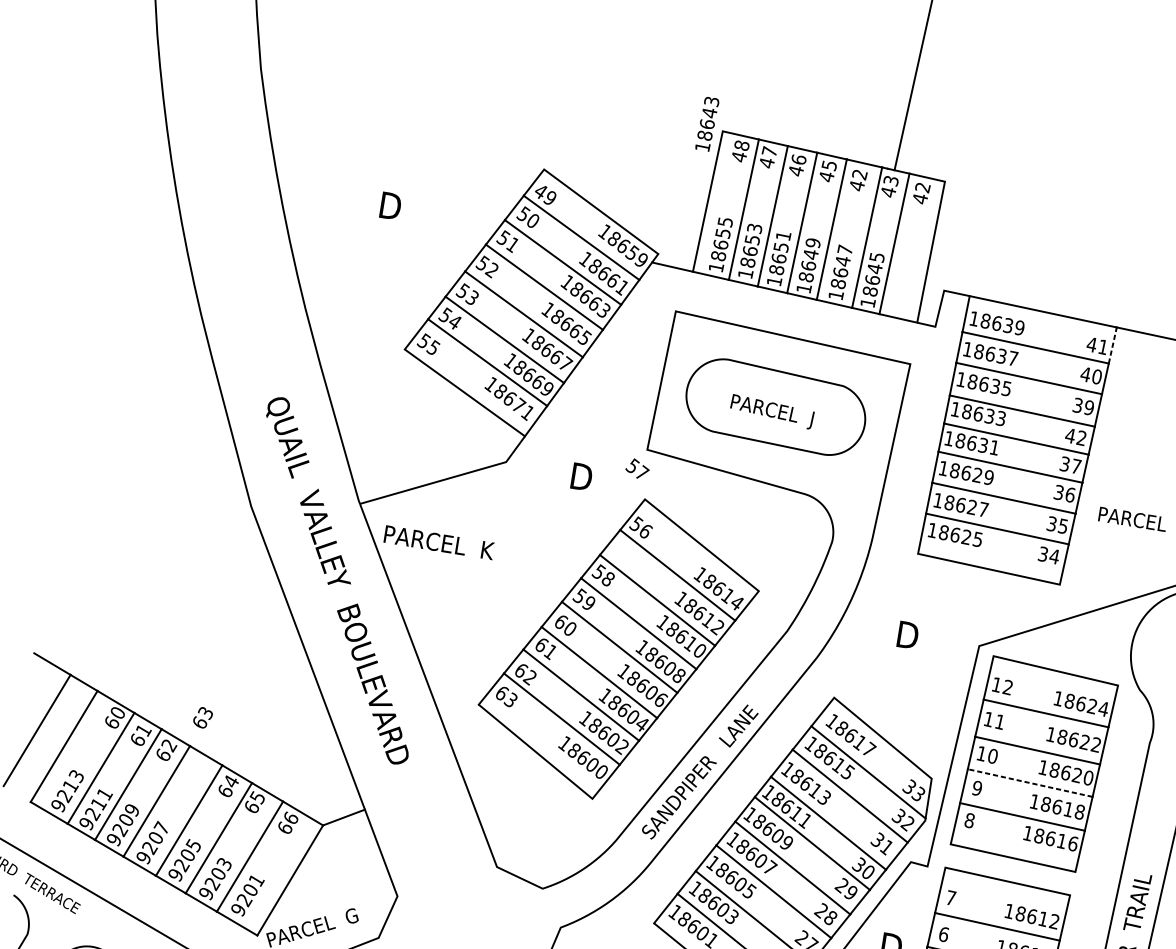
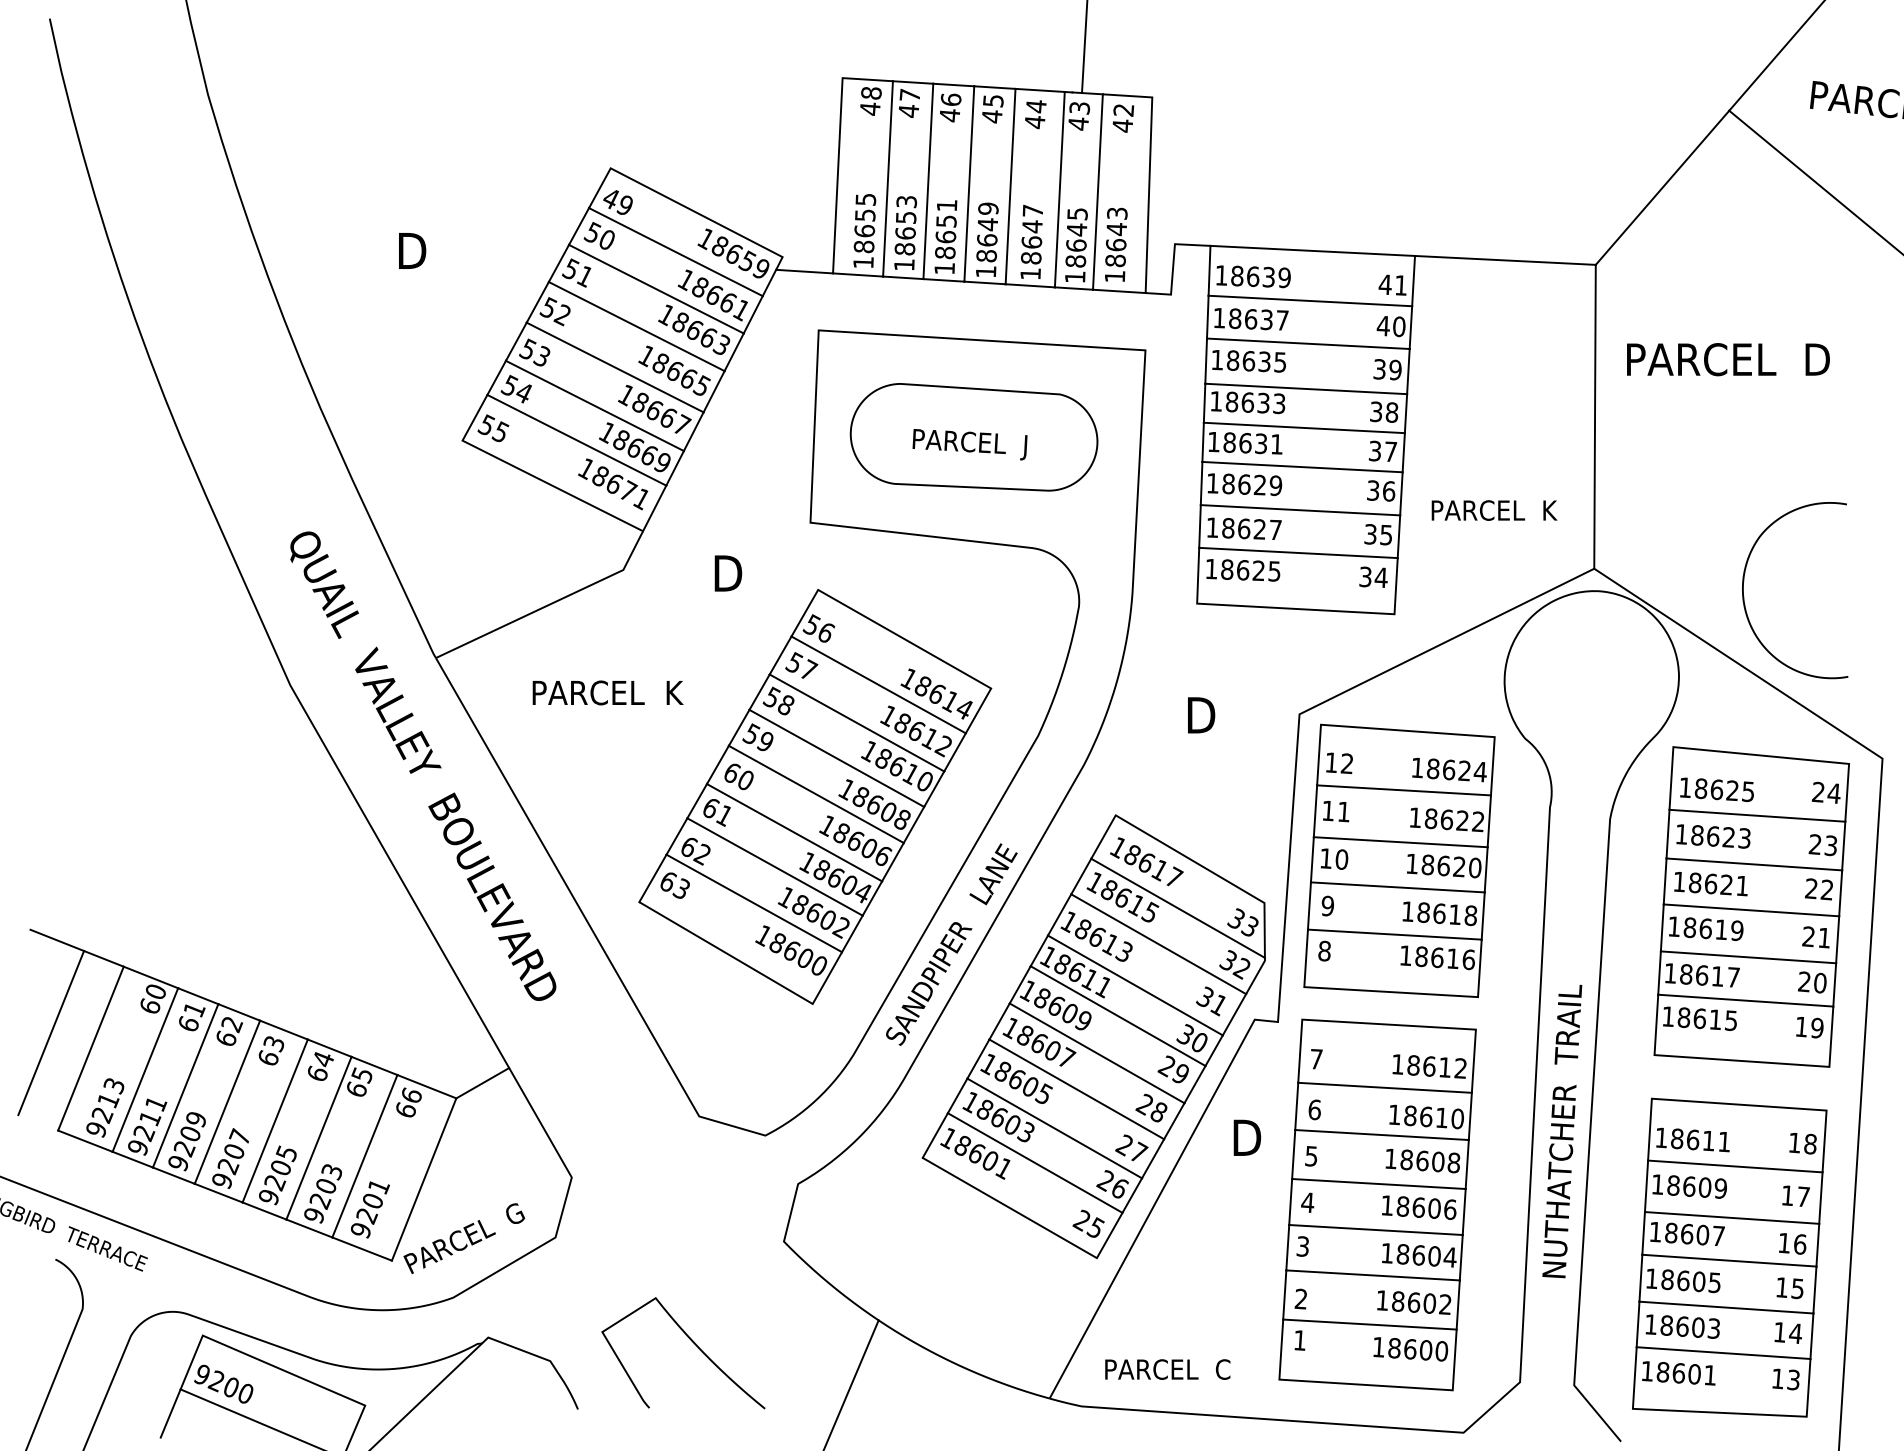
text: (707, 123) -> (1116, 244), moved
text: (859, 174) -> (1035, 106), 42 -> 44
line: (1112, 345) -> (1413, 280), dashed -> solid
text: (1075, 436) -> (1383, 411), 42 -> 38
text: (637, 468) -> (801, 665), moved
text: (438, 542) -> (607, 692), moved
text: (203, 717) -> (271, 1050), moved
line: (1029, 783) -> (1397, 887), dashed -> solid

